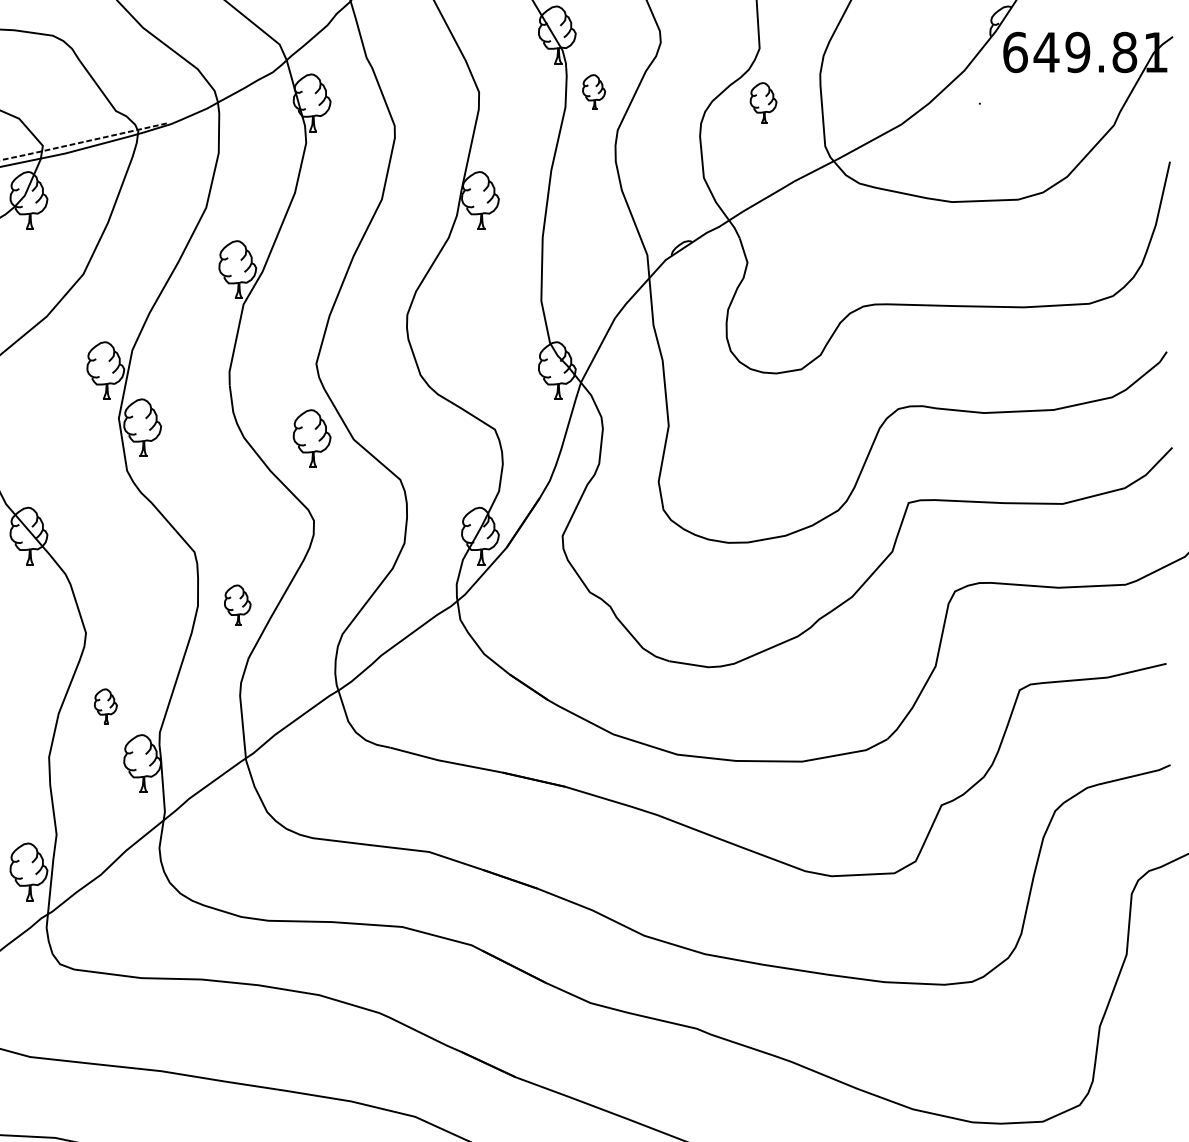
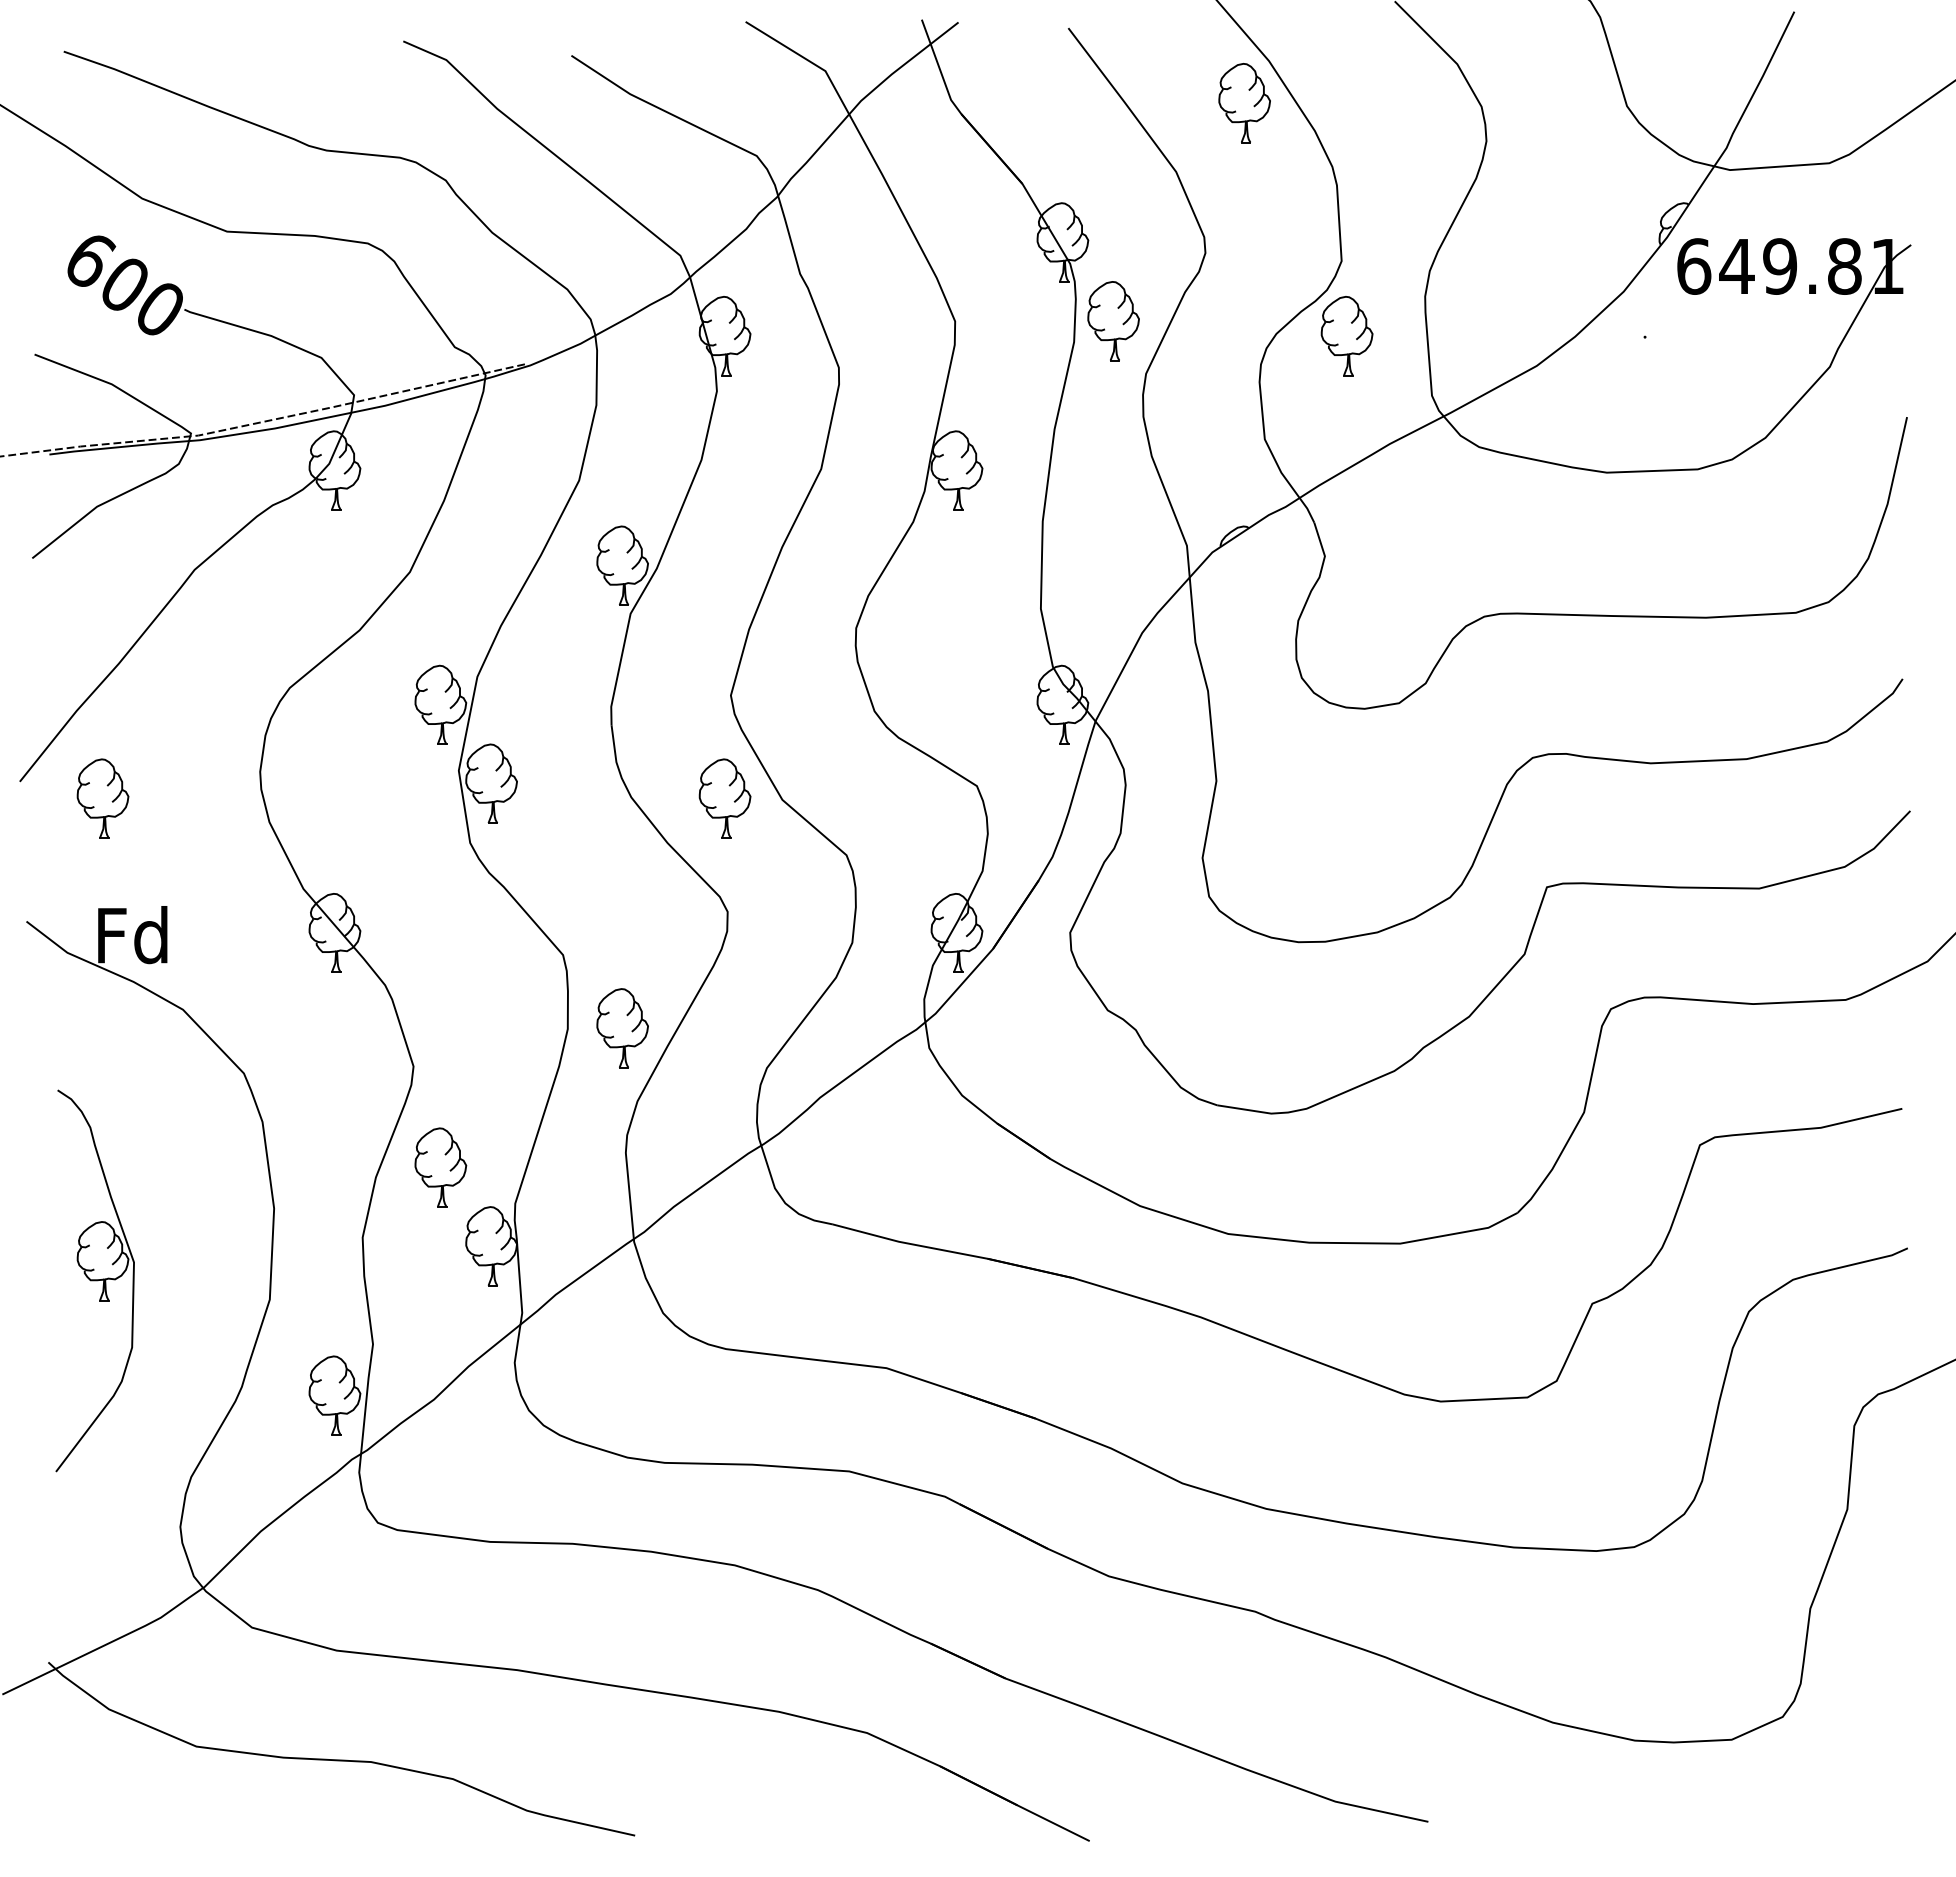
part: (594, 92) -> (1113, 321), size x1.67
part: (763, 103) -> (1346, 336), size x1.43
part: (237, 605) -> (622, 1028), size x1.43
part: (105, 706) -> (440, 1167), size x1.67

